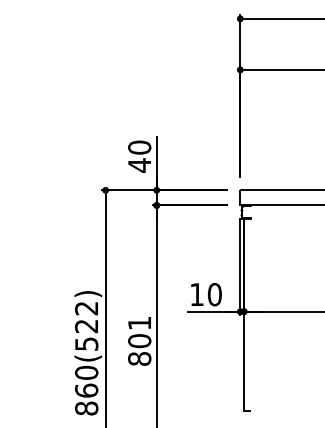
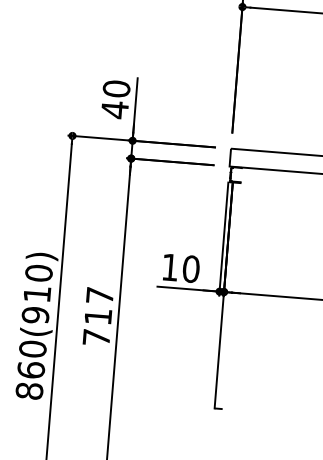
text: (86, 326) -> (37, 294), 860(522) -> 860(910)
text: (139, 340) -> (98, 315), 801 -> 717

